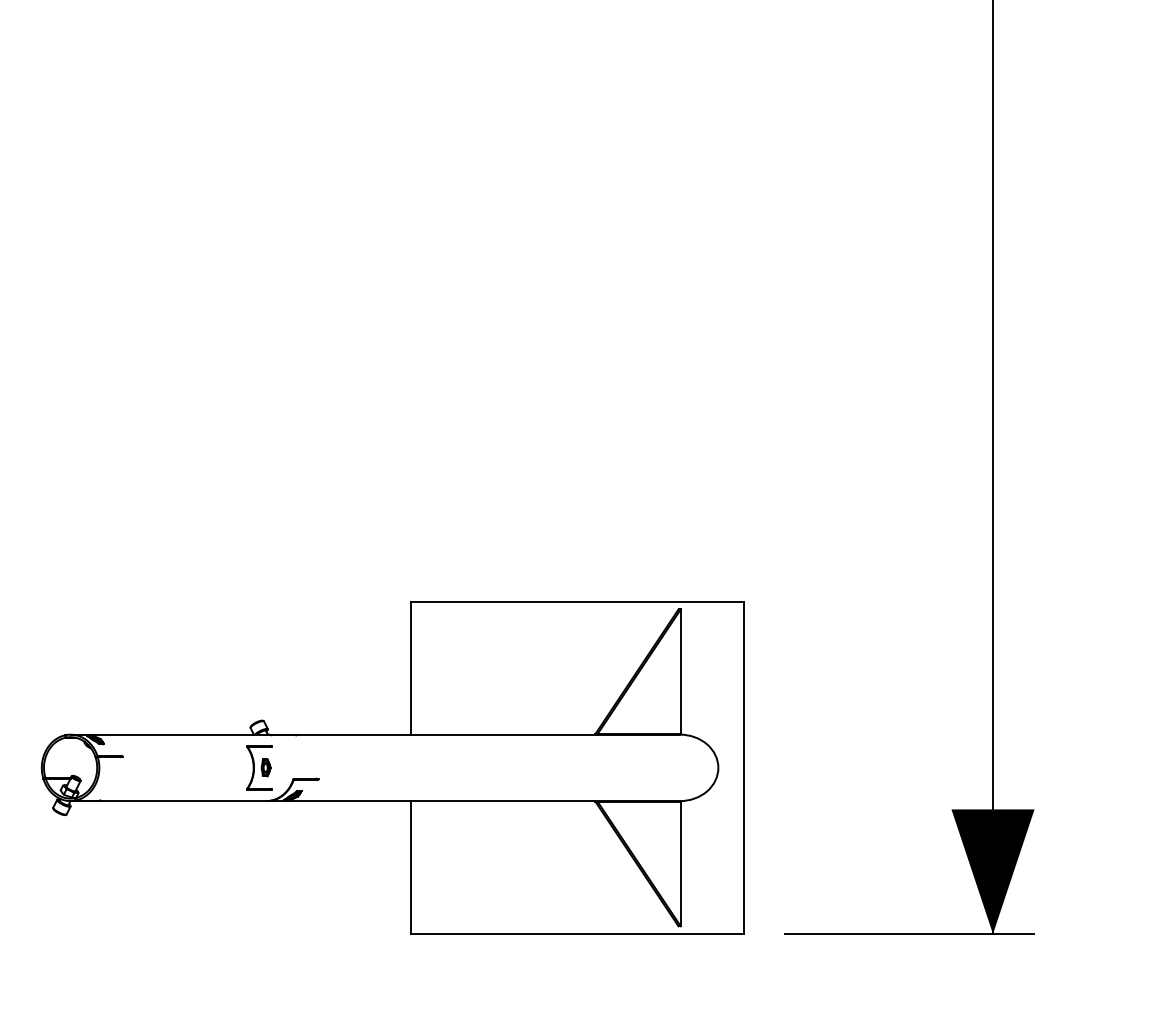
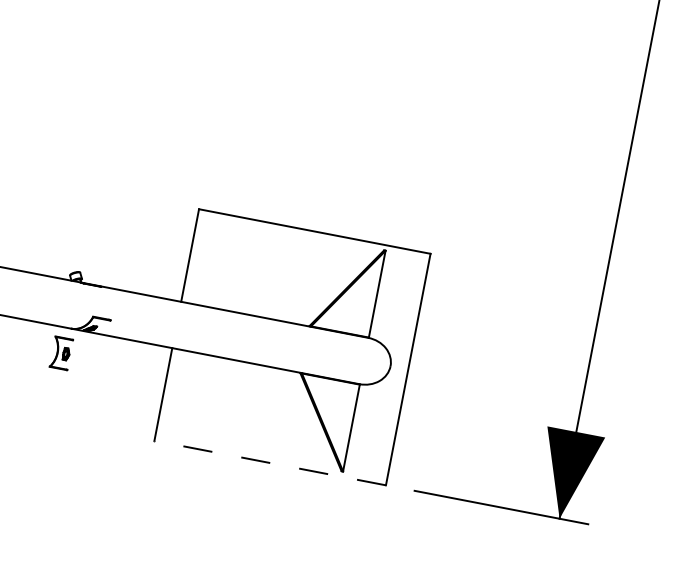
part: (259, 767) -> (61, 353), moved
line: (577, 934) -> (270, 463), solid -> dashed

